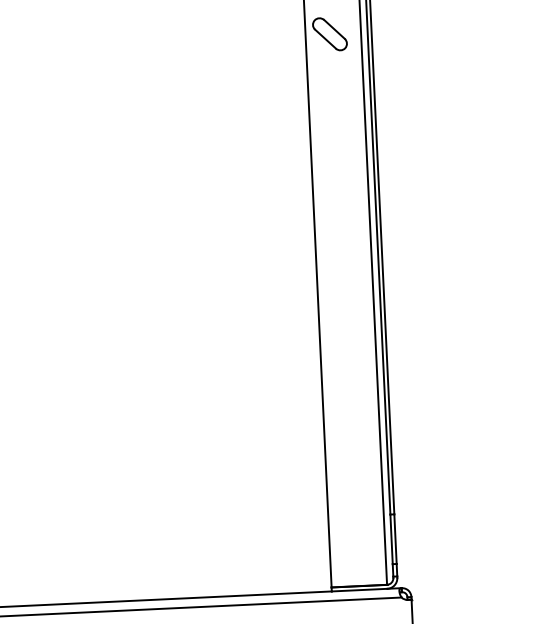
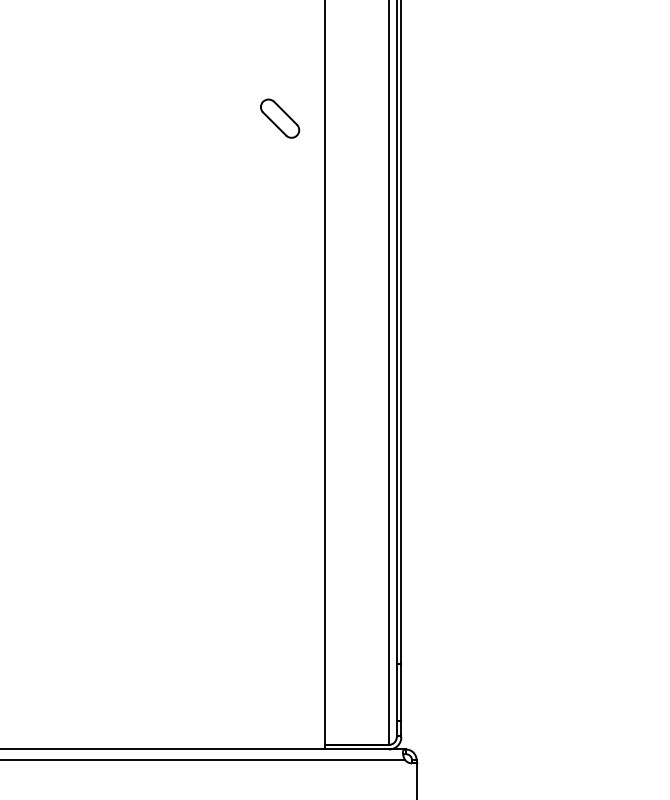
part: (329, 34) -> (279, 118), moved

